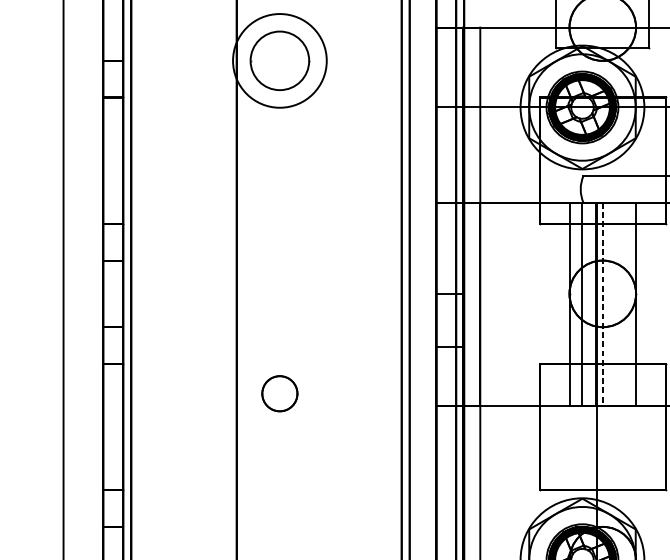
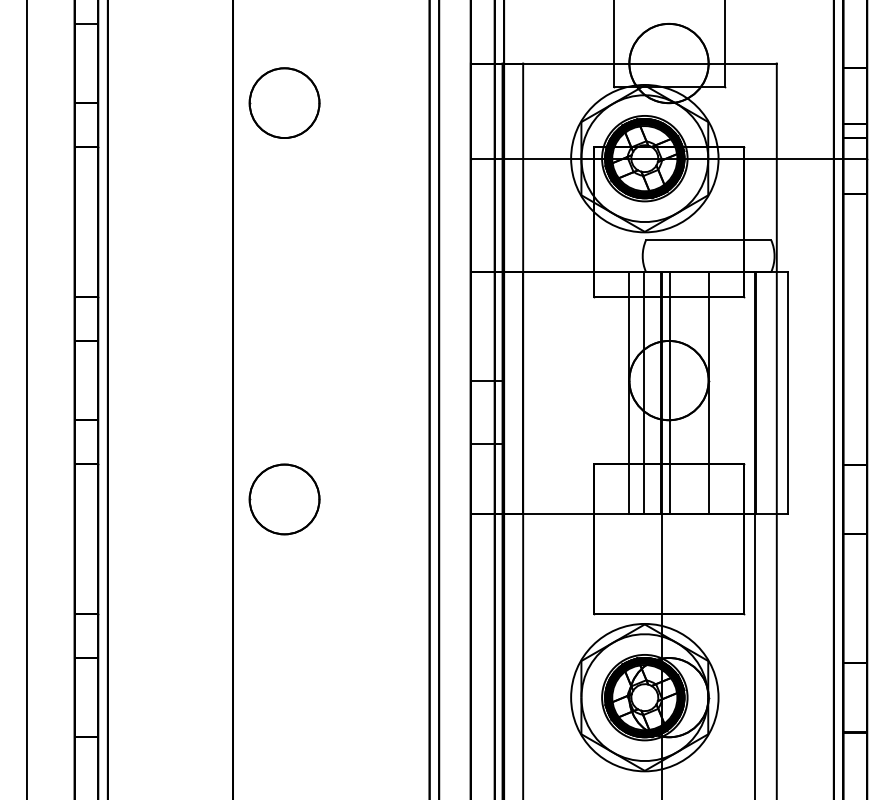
circle: (279, 61) -> (284, 103), size x0.62
line: (603, 303) -> (669, 392), dashed -> solid
part: (279, 393) -> (284, 499), size x1.67

